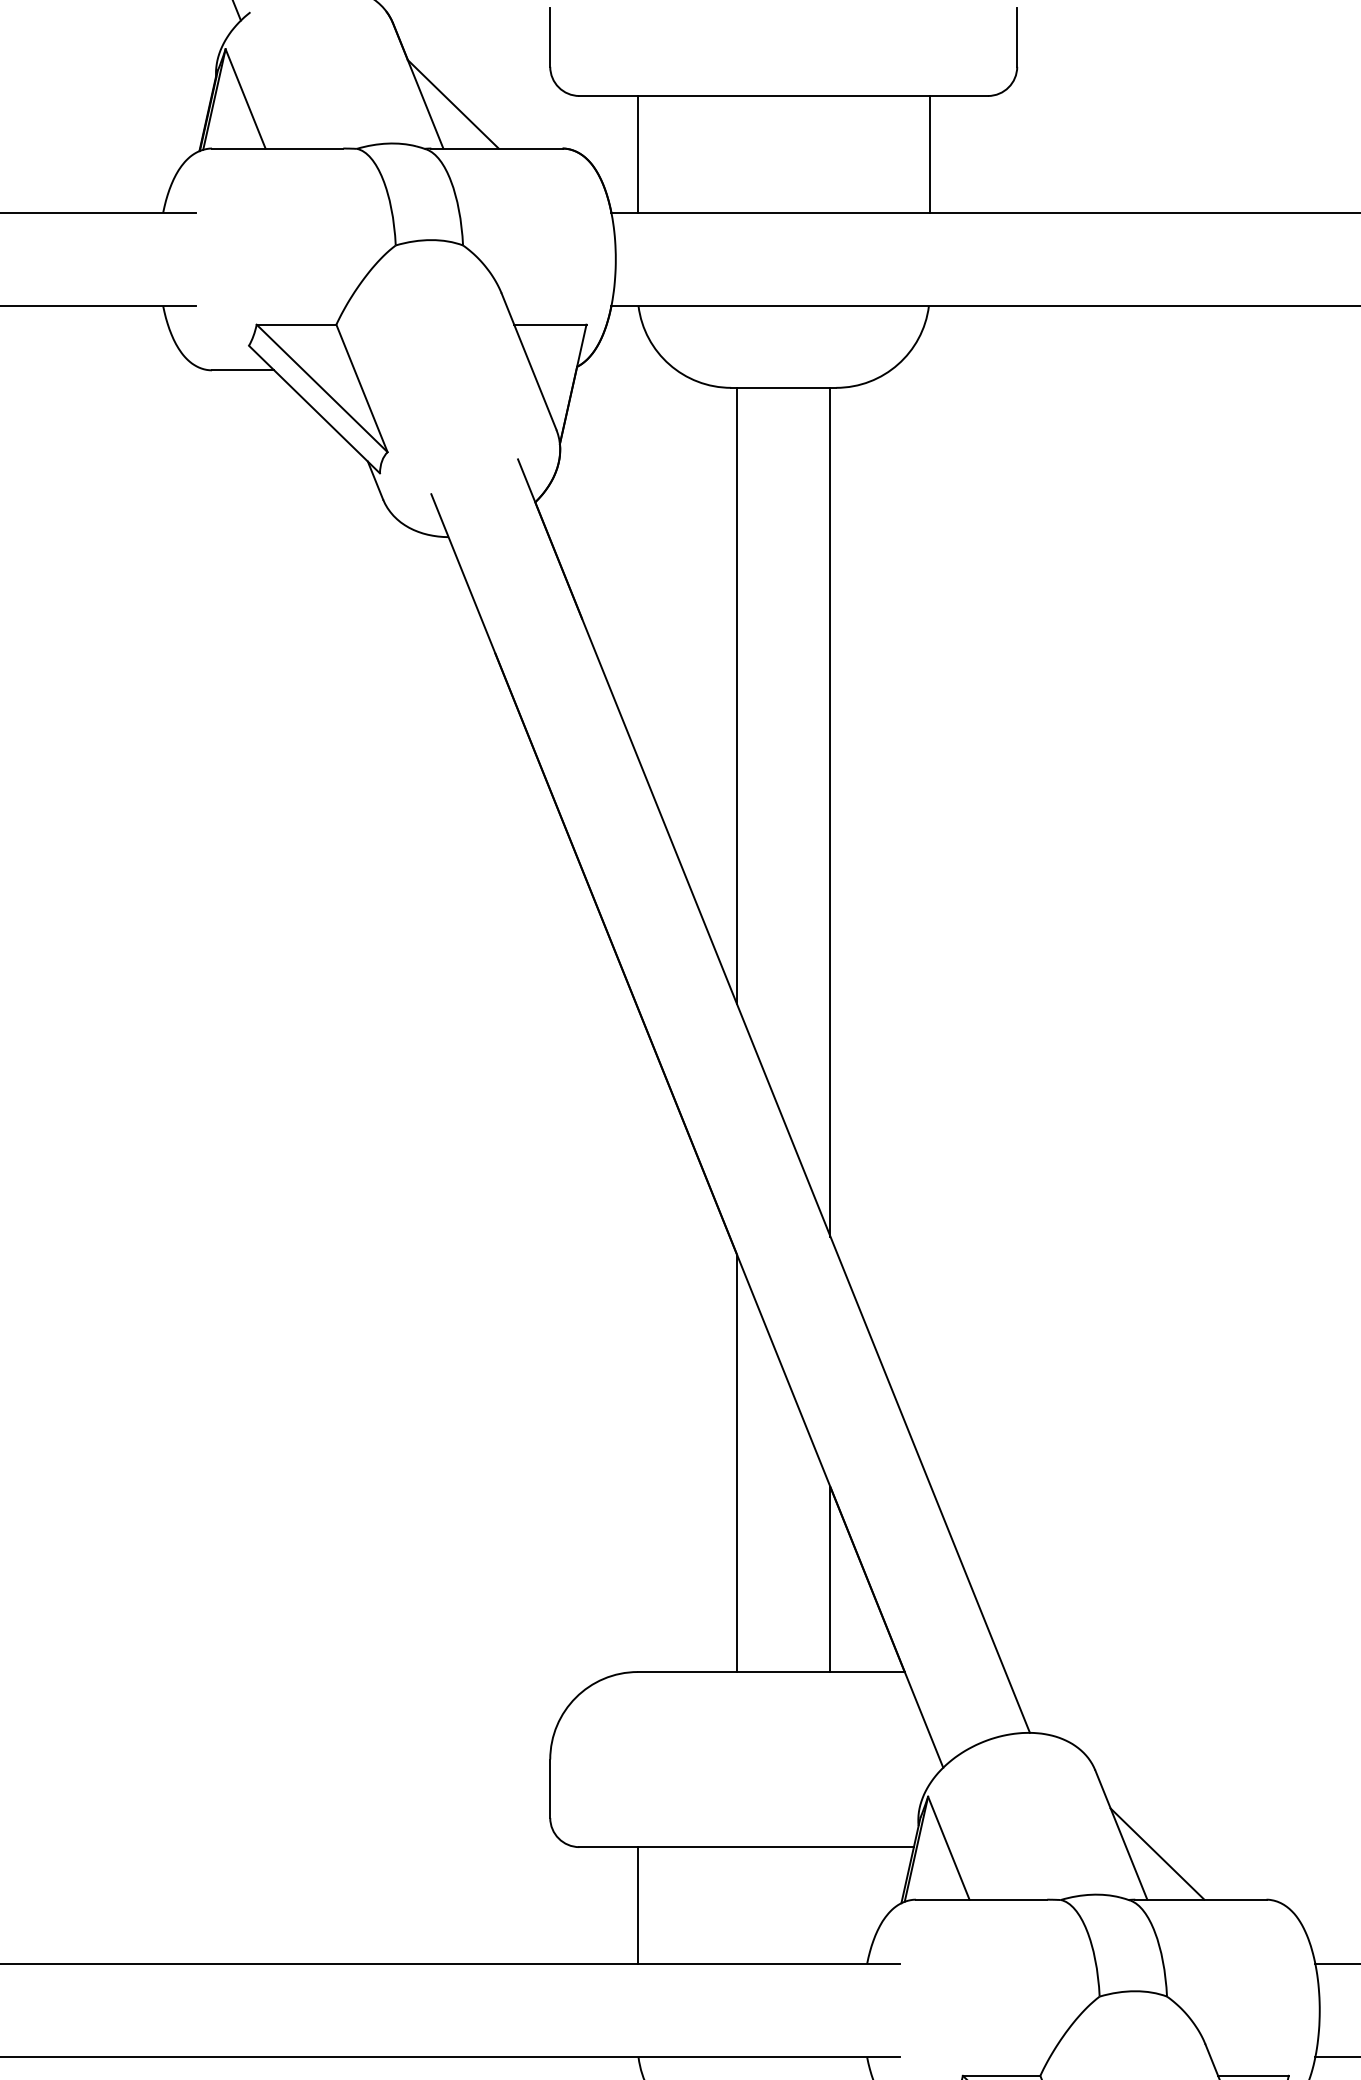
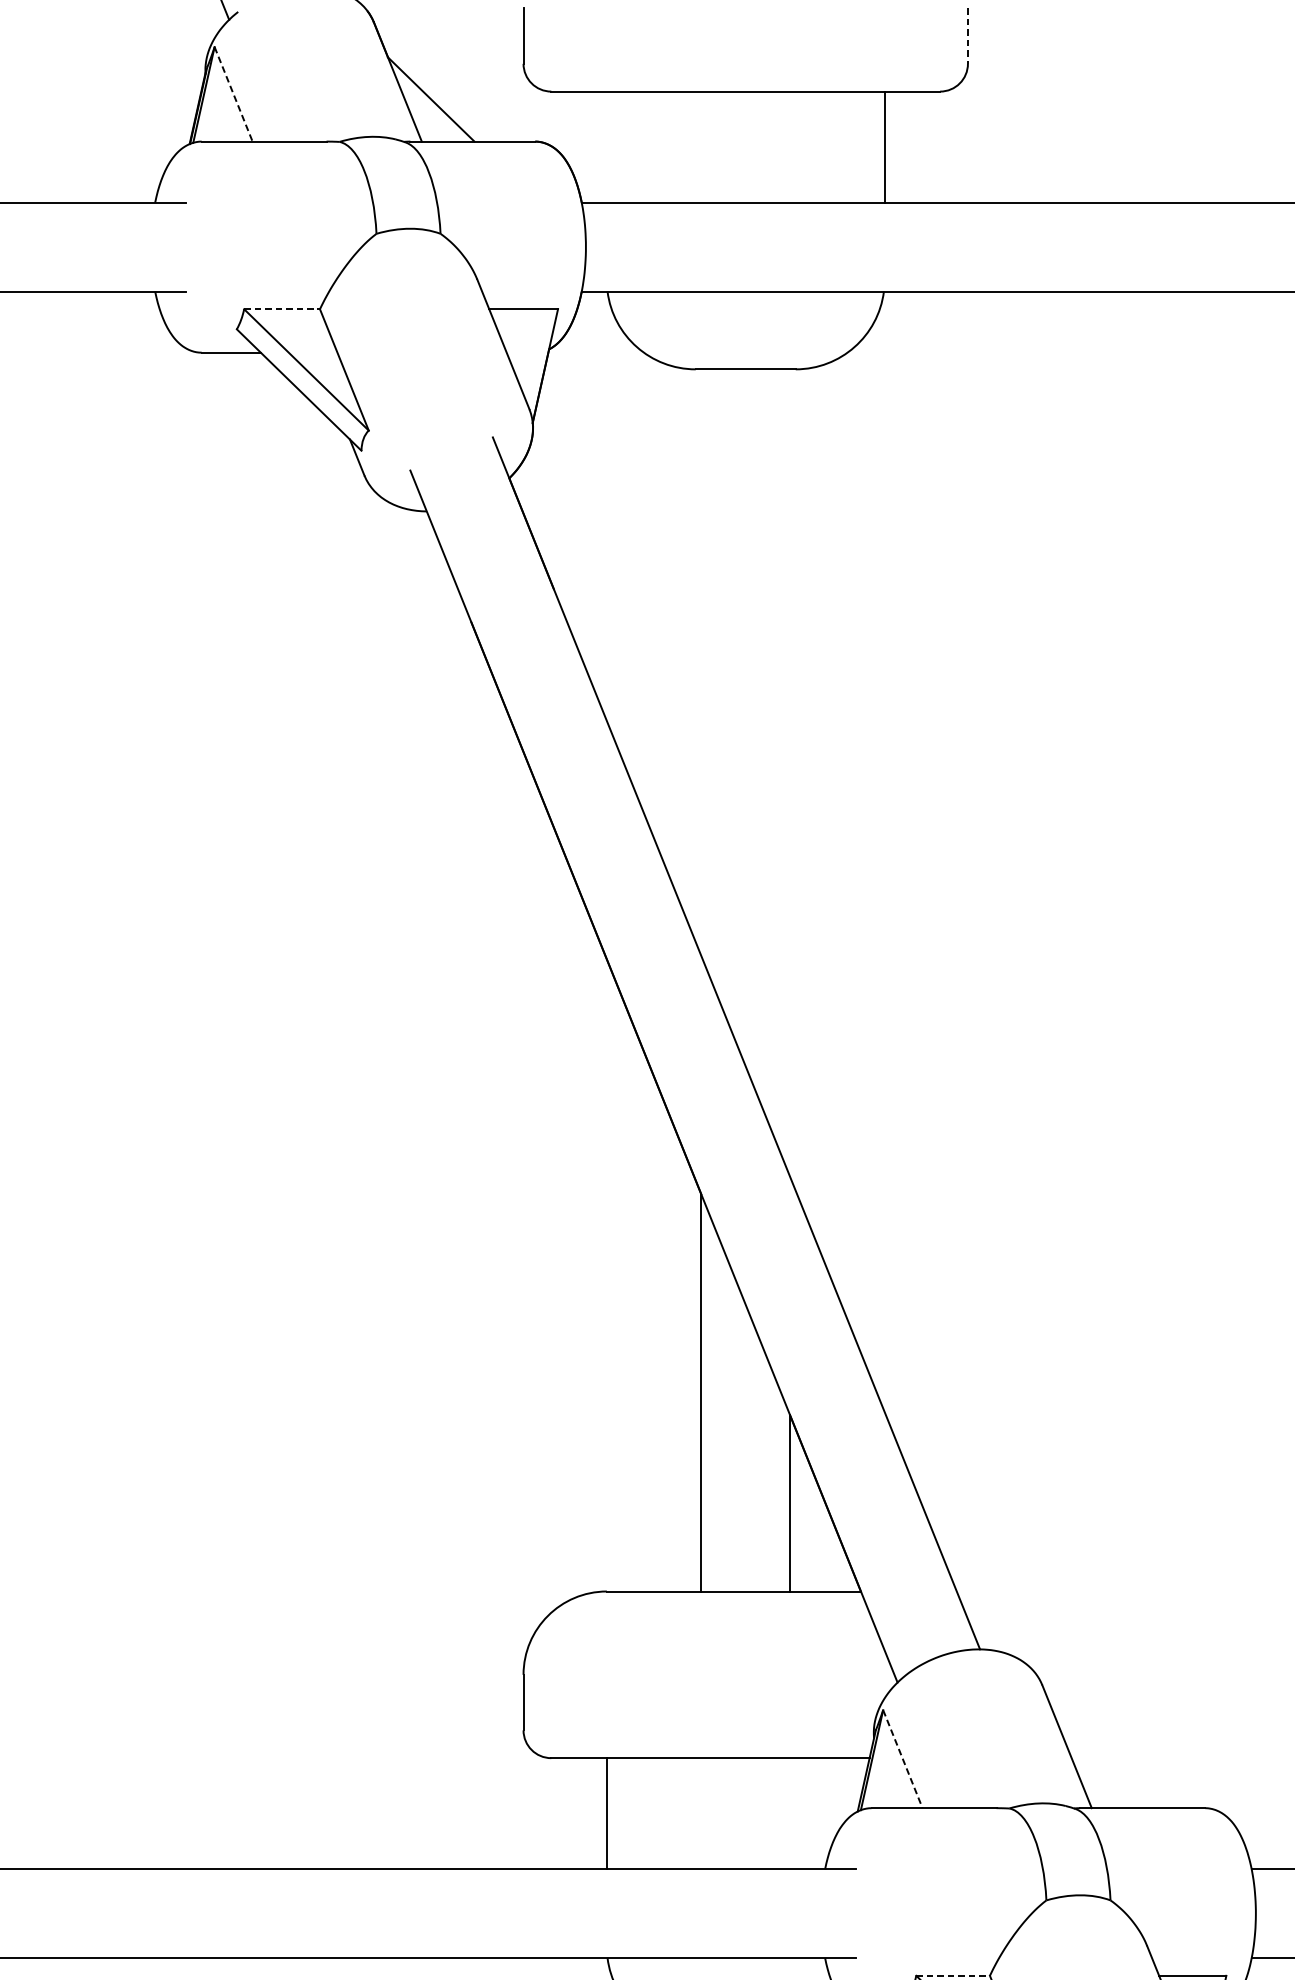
line: (1017, 38) -> (968, 36), solid -> dashed
line: (245, 98) -> (233, 93), solid -> dashed
line: (637, 154) -> (606, 147), removed
line: (296, 324) -> (282, 309), solid -> dashed
line: (737, 695) -> (701, 662), removed
line: (830, 811) -> (790, 772), removed
line: (949, 1848) -> (903, 1759), solid -> dashed
line: (1157, 1853) -> (1101, 1764), removed
line: (1001, 2075) -> (952, 1975), solid -> dashed

